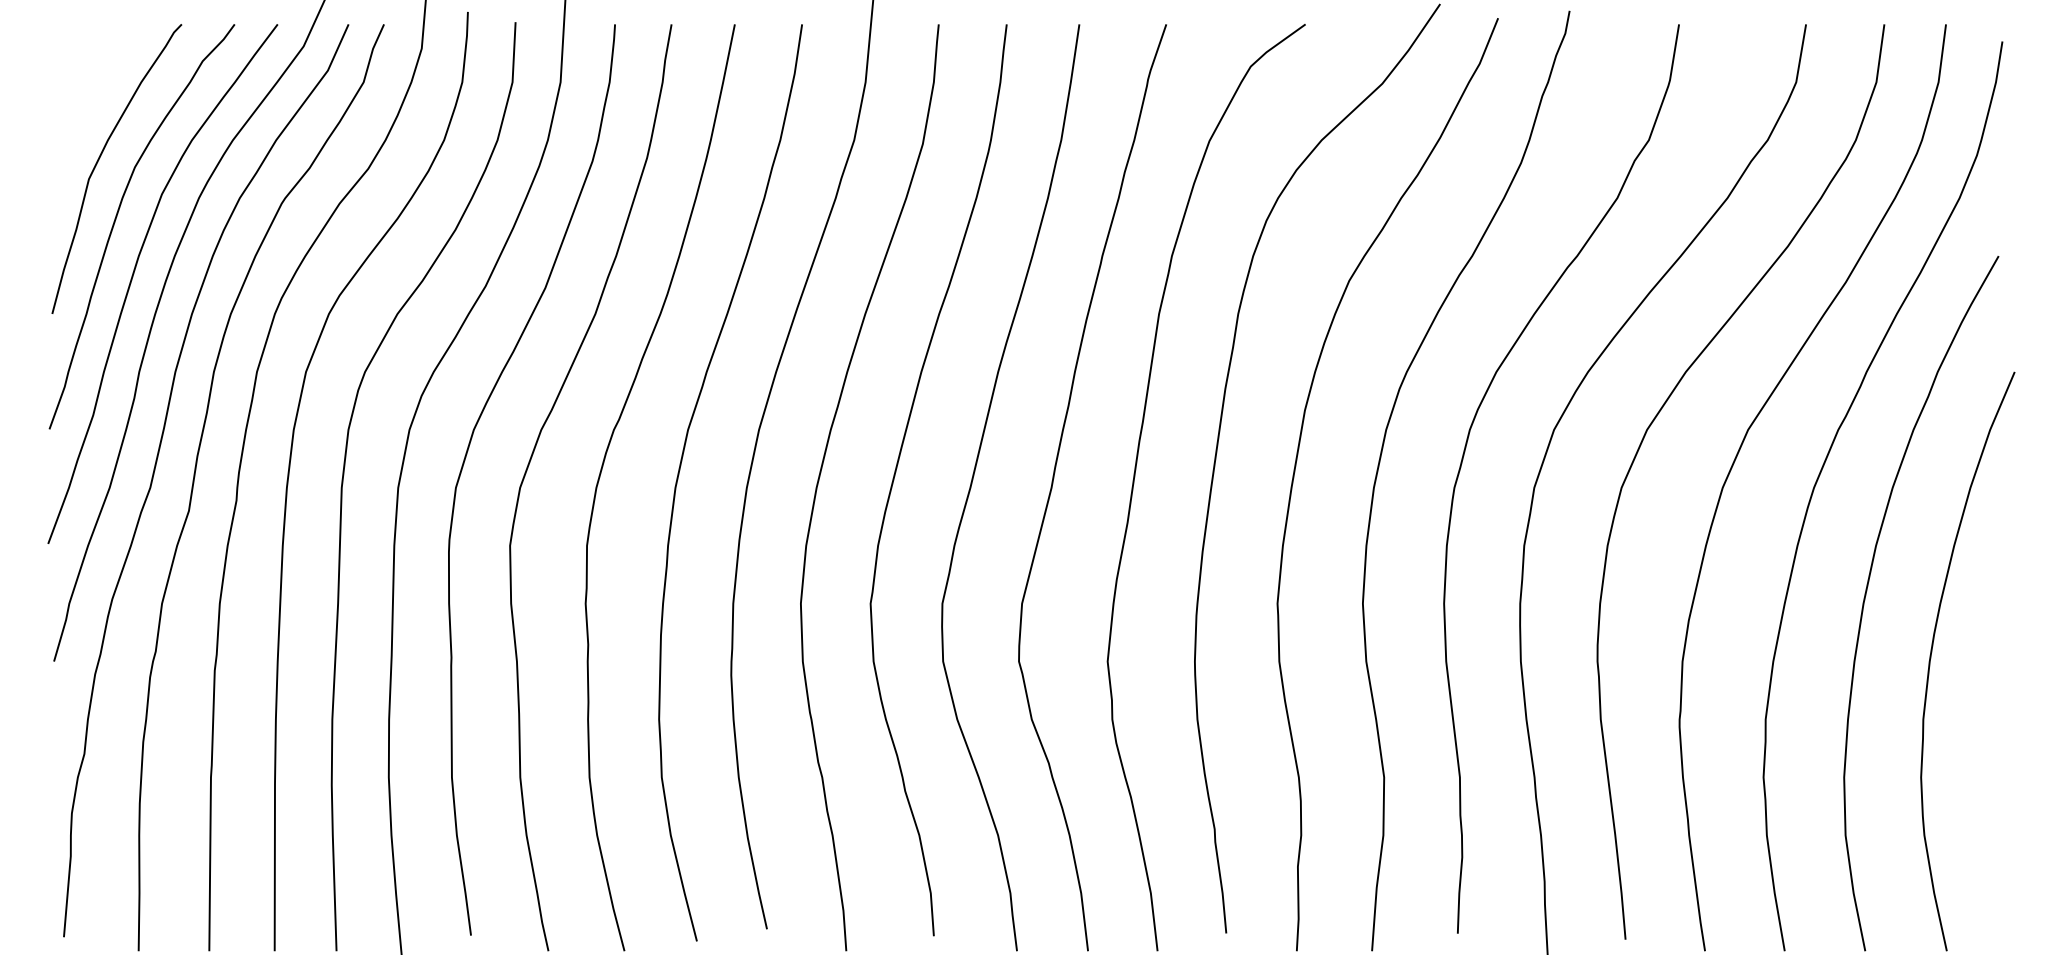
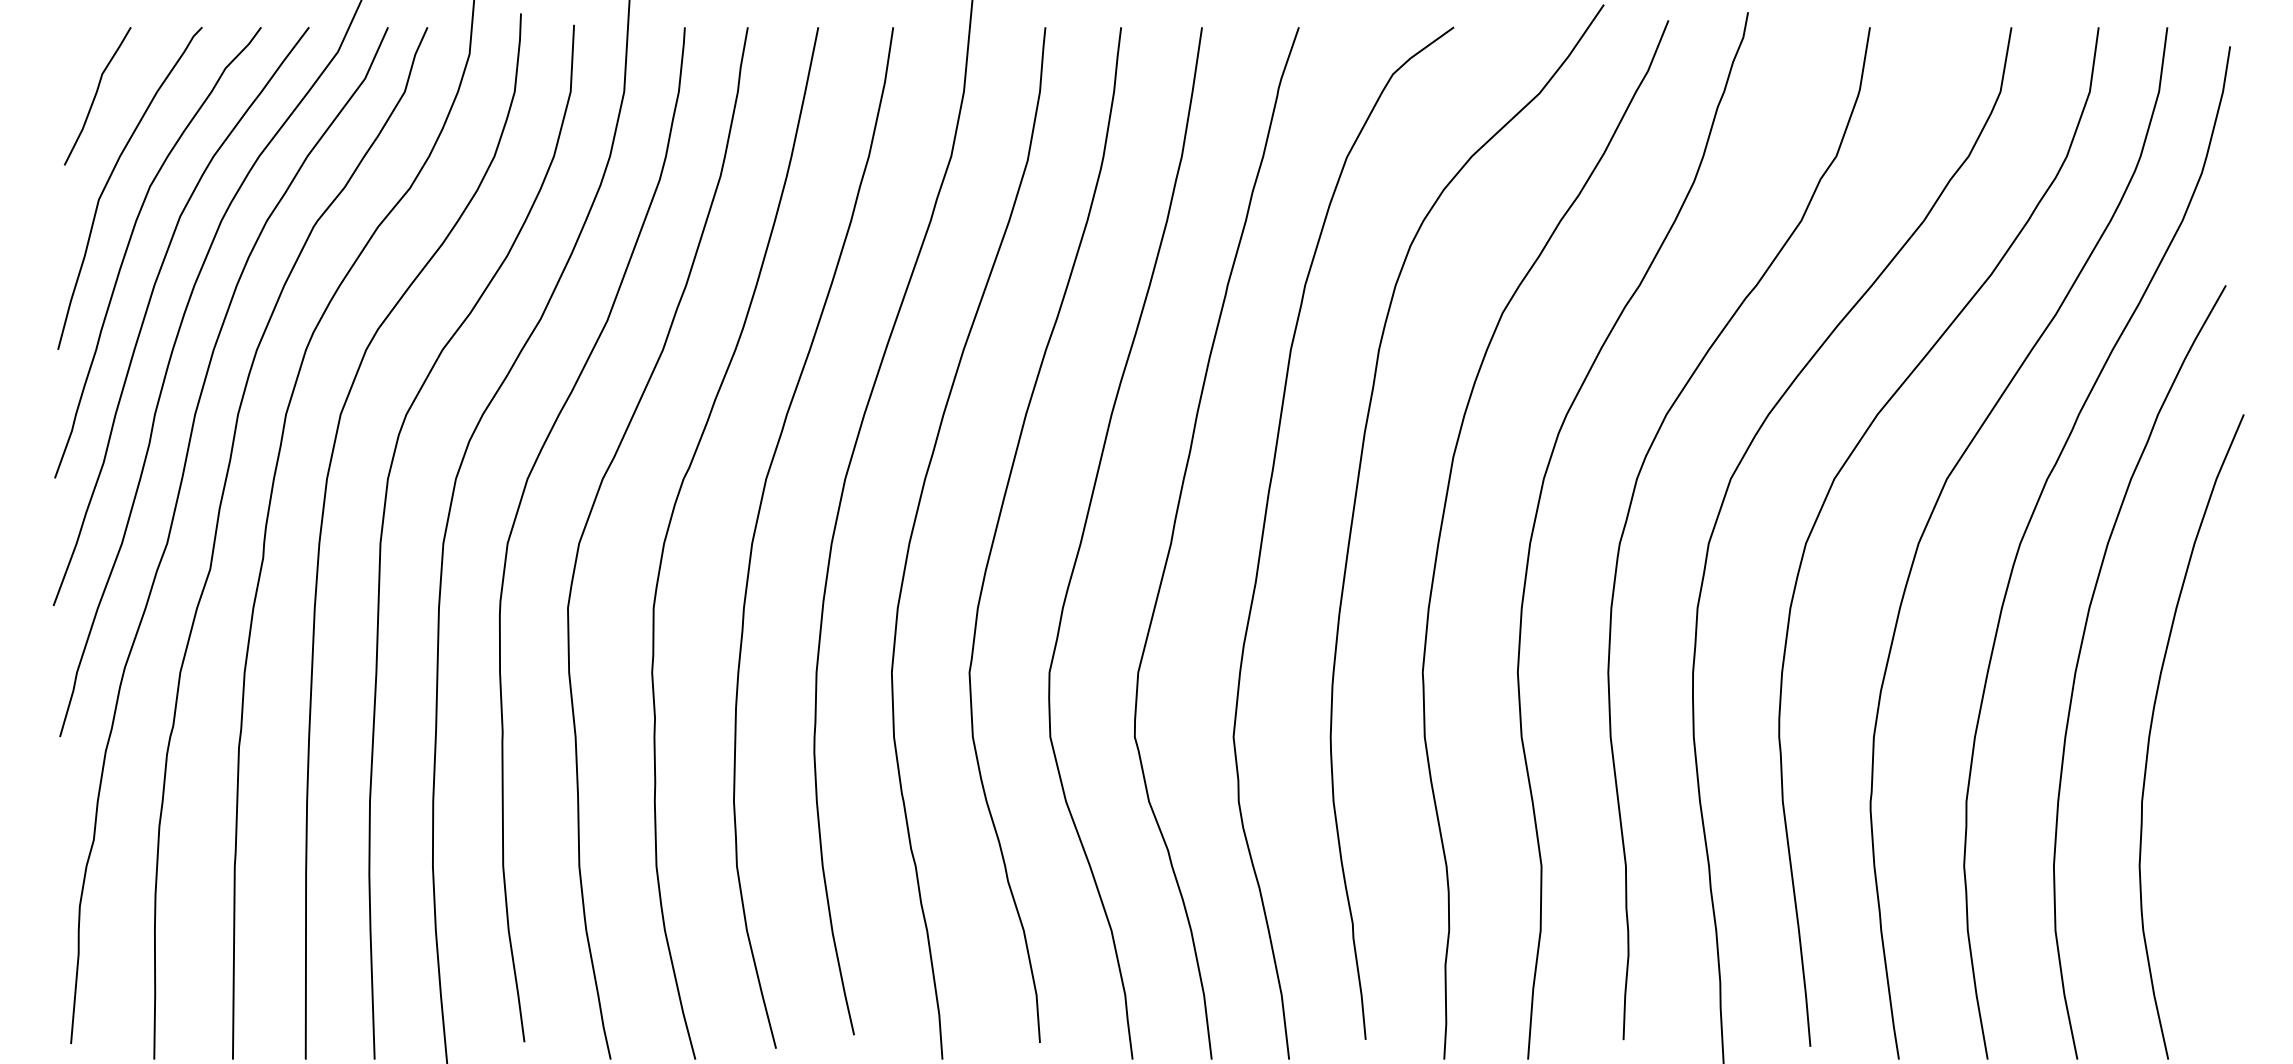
curve: (86, 86) -> (96, 96), added

